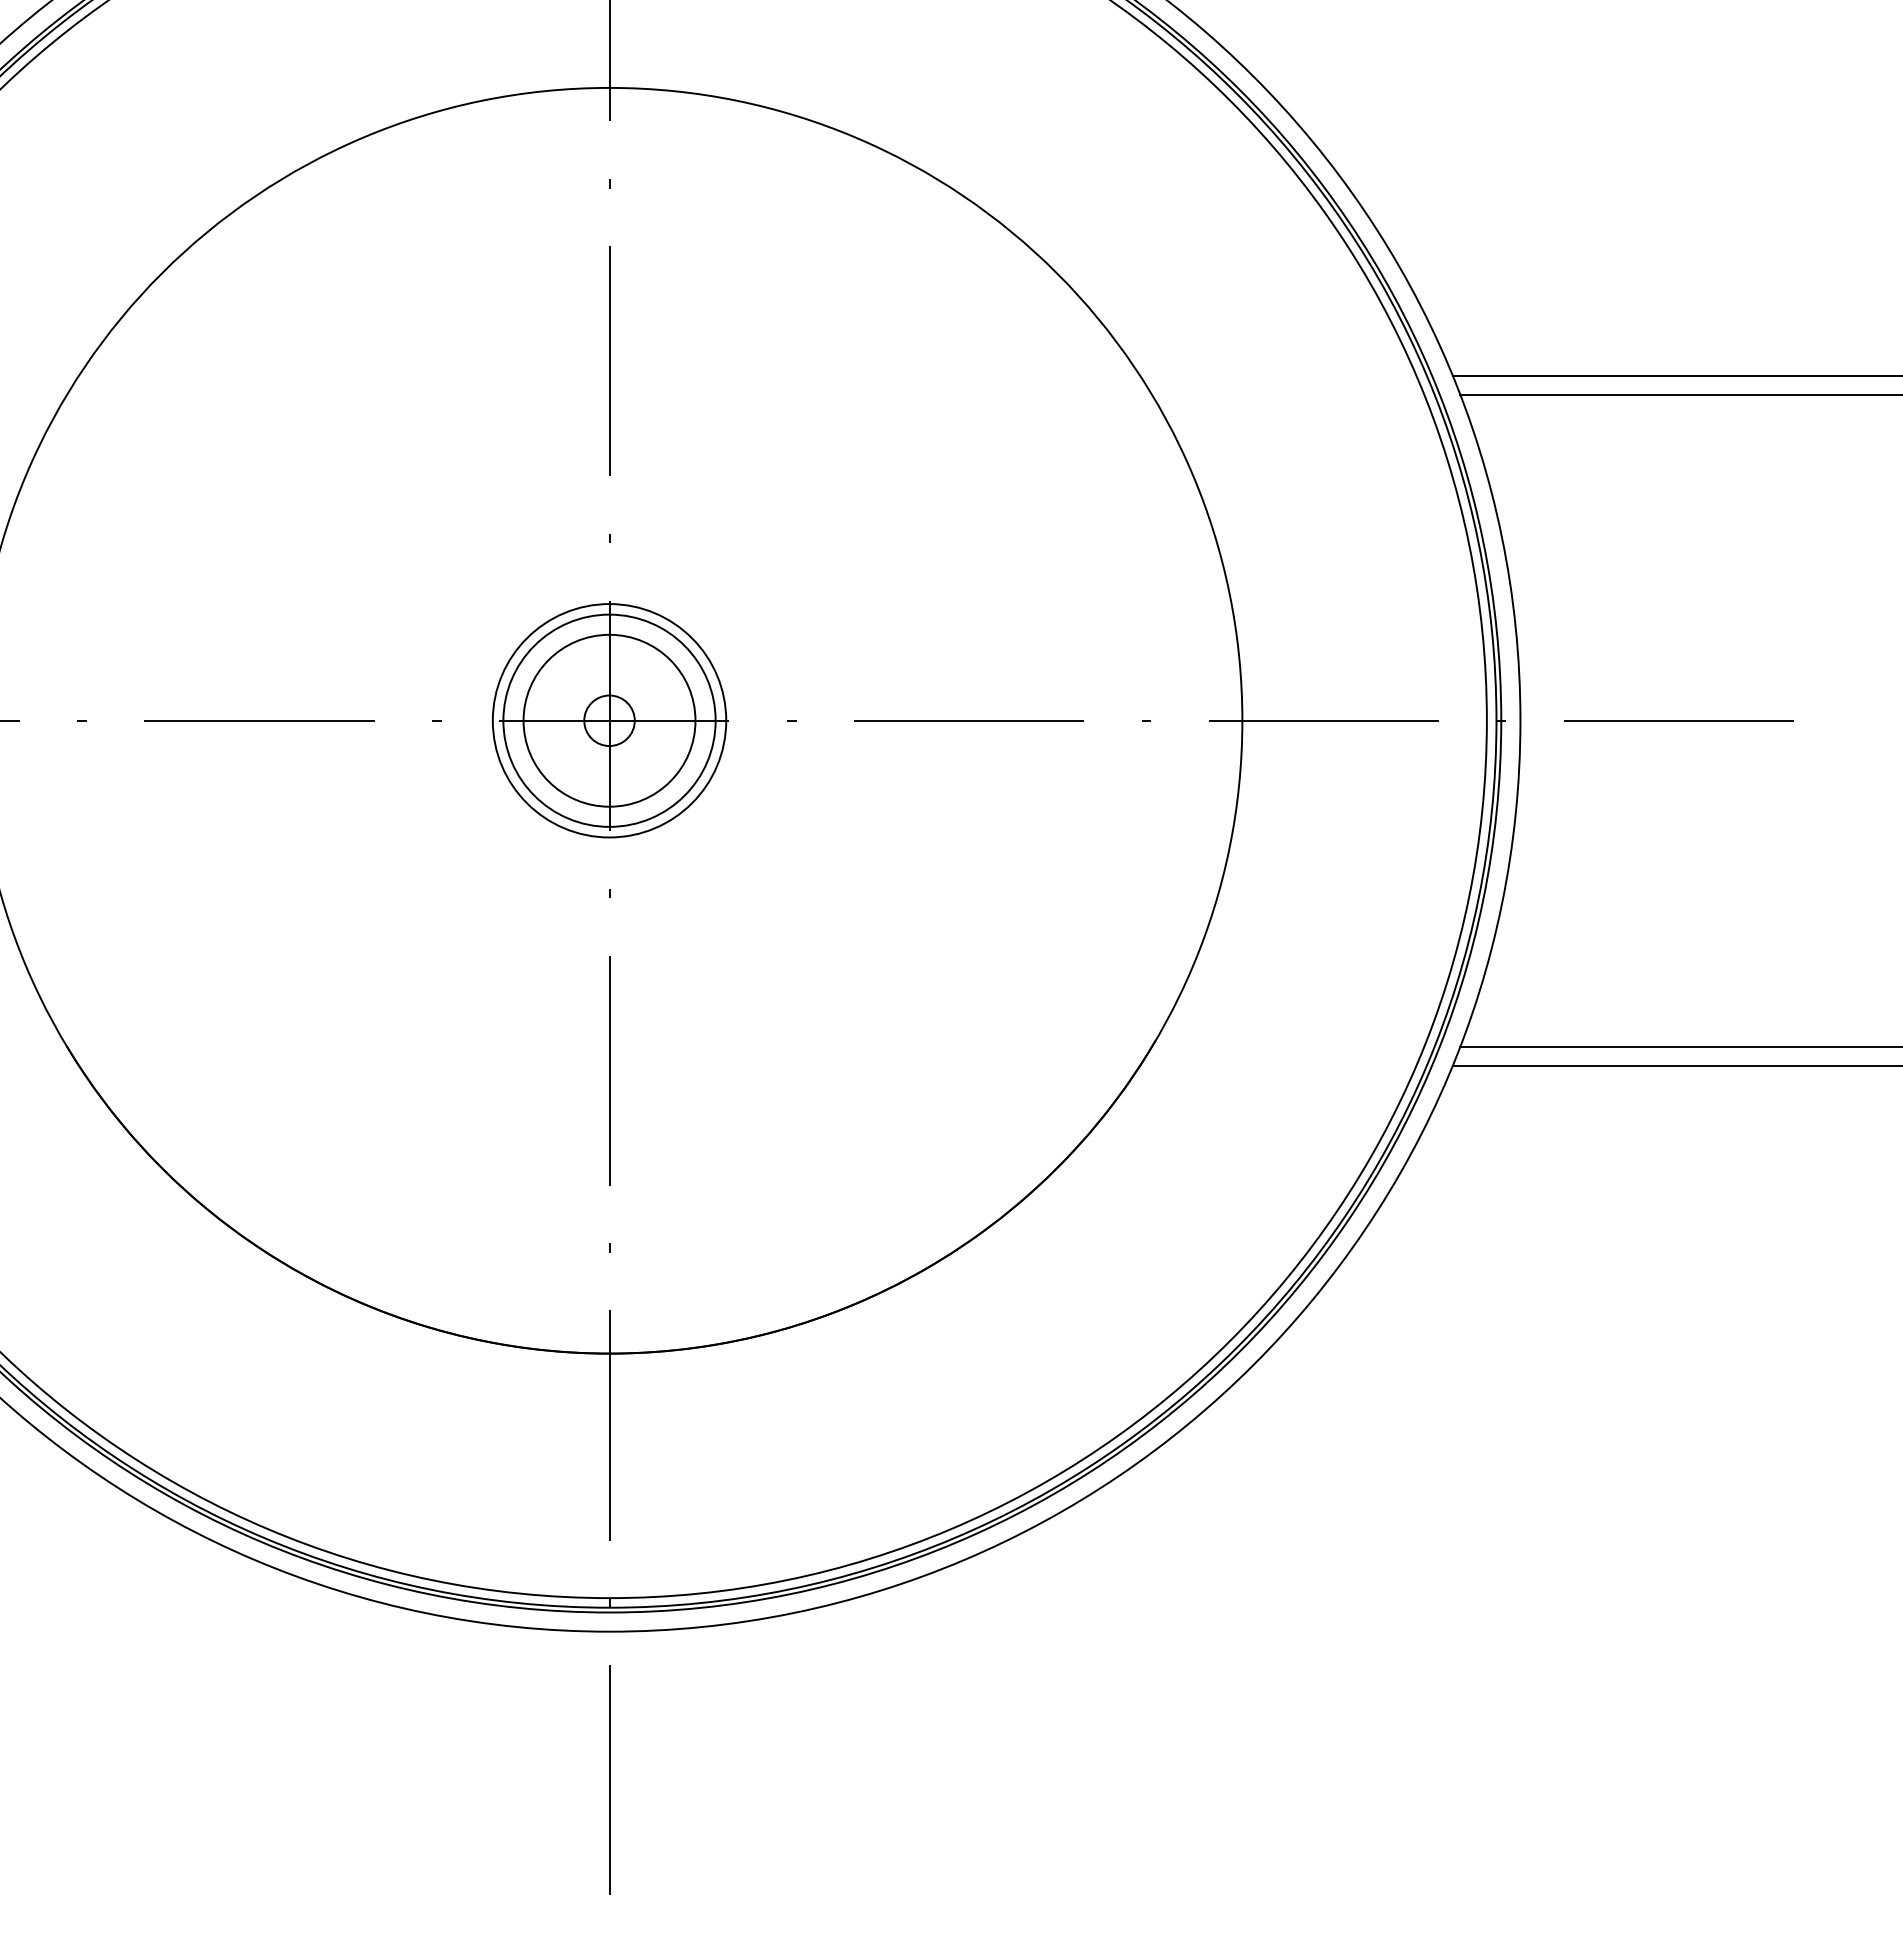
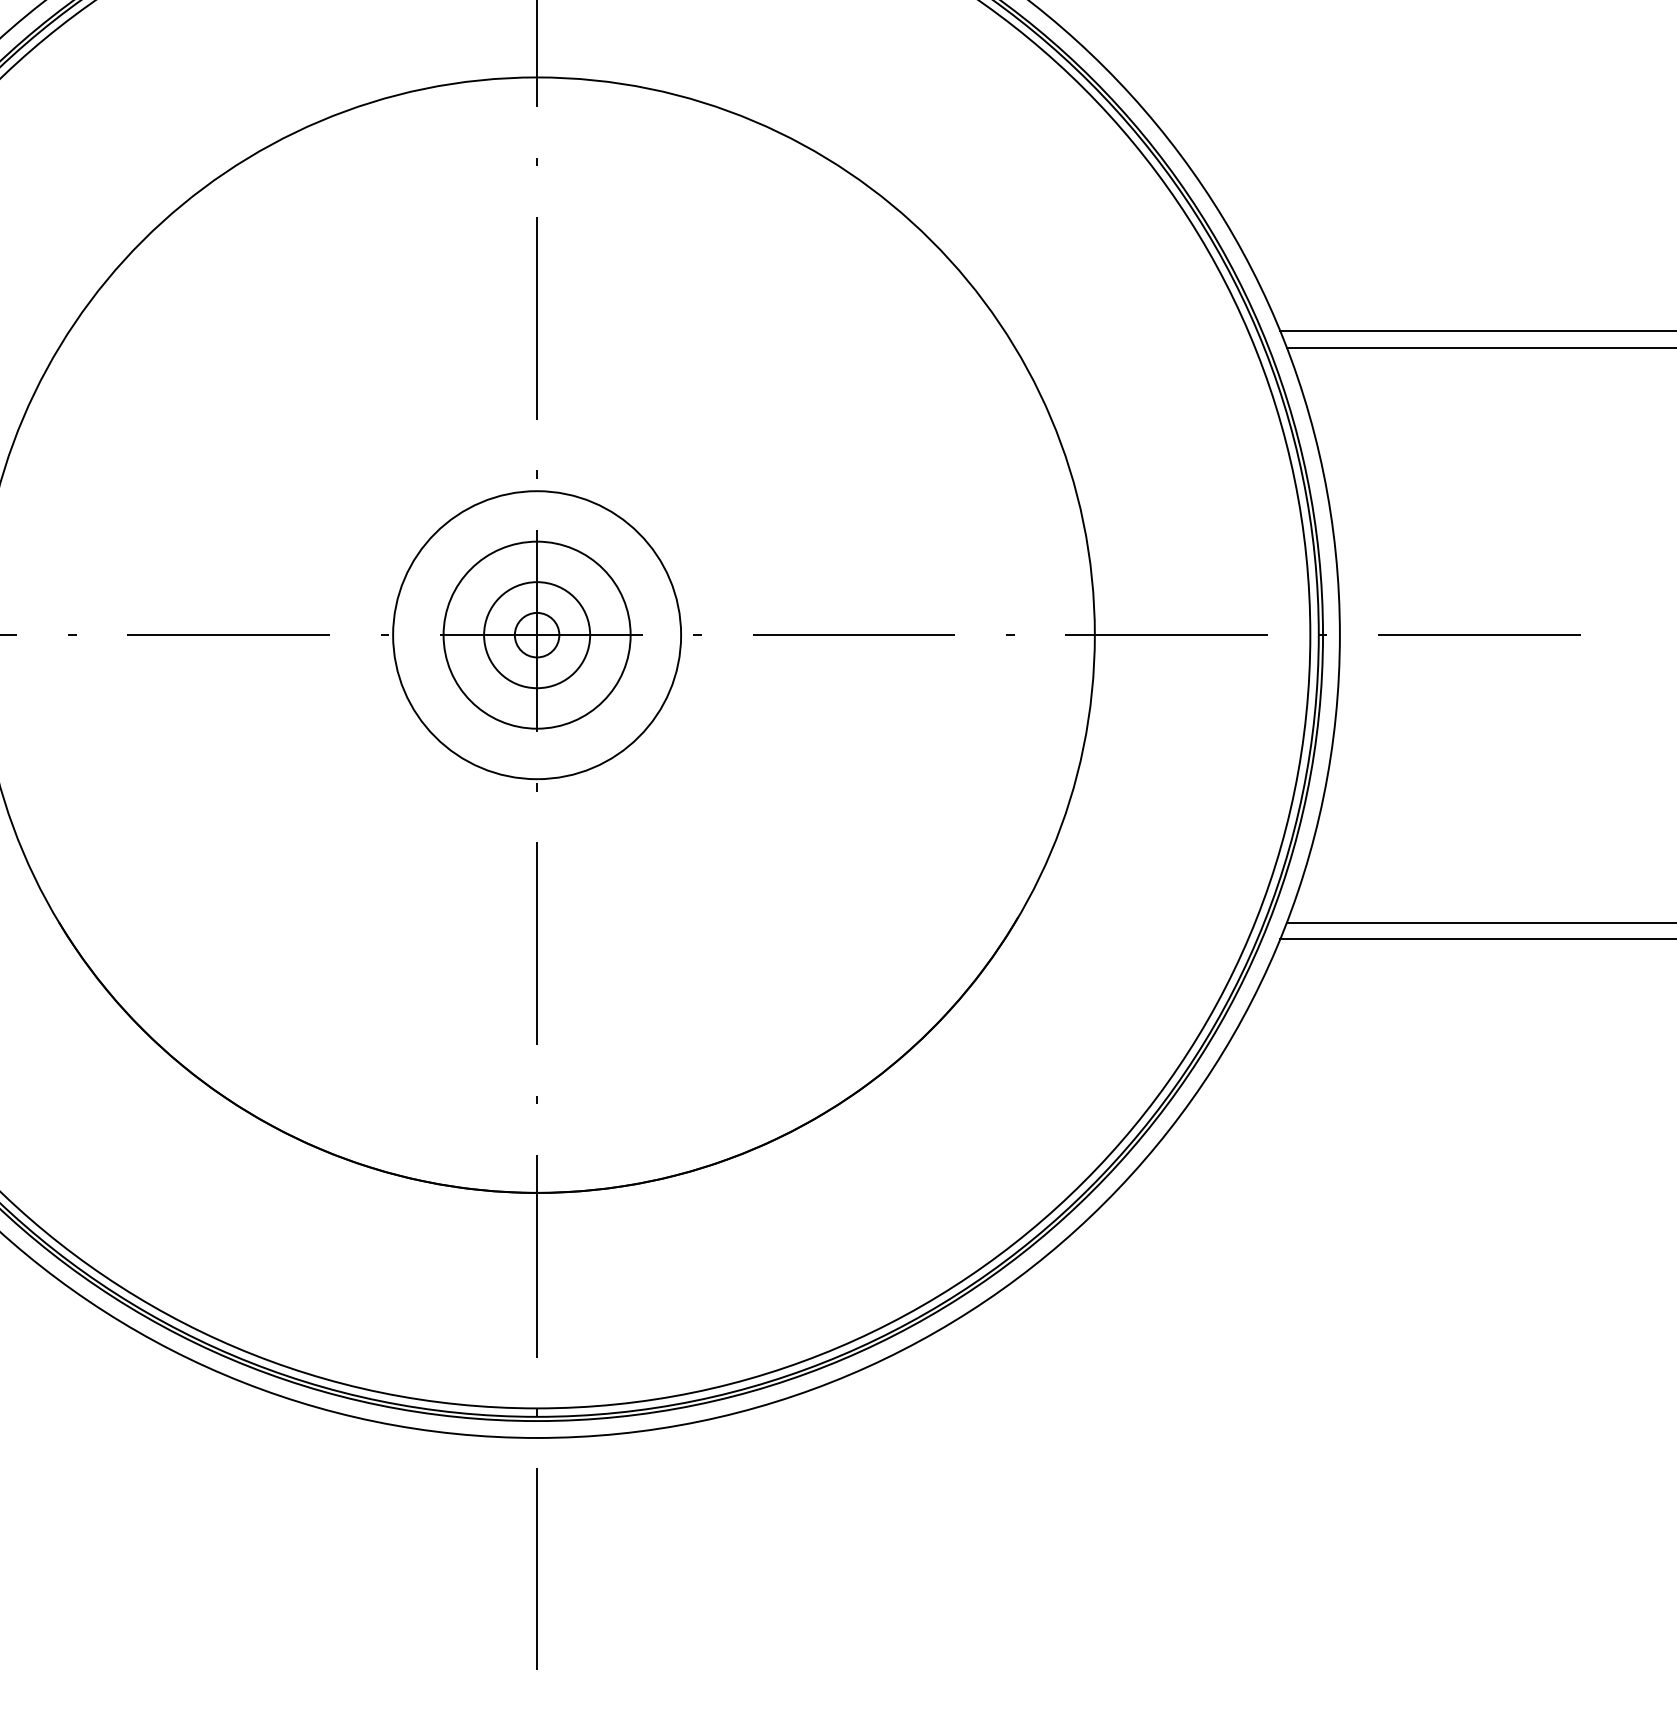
circle: (609, 720) -> (537, 634), size x0.7
circle: (609, 720) -> (537, 634), size x1.4

